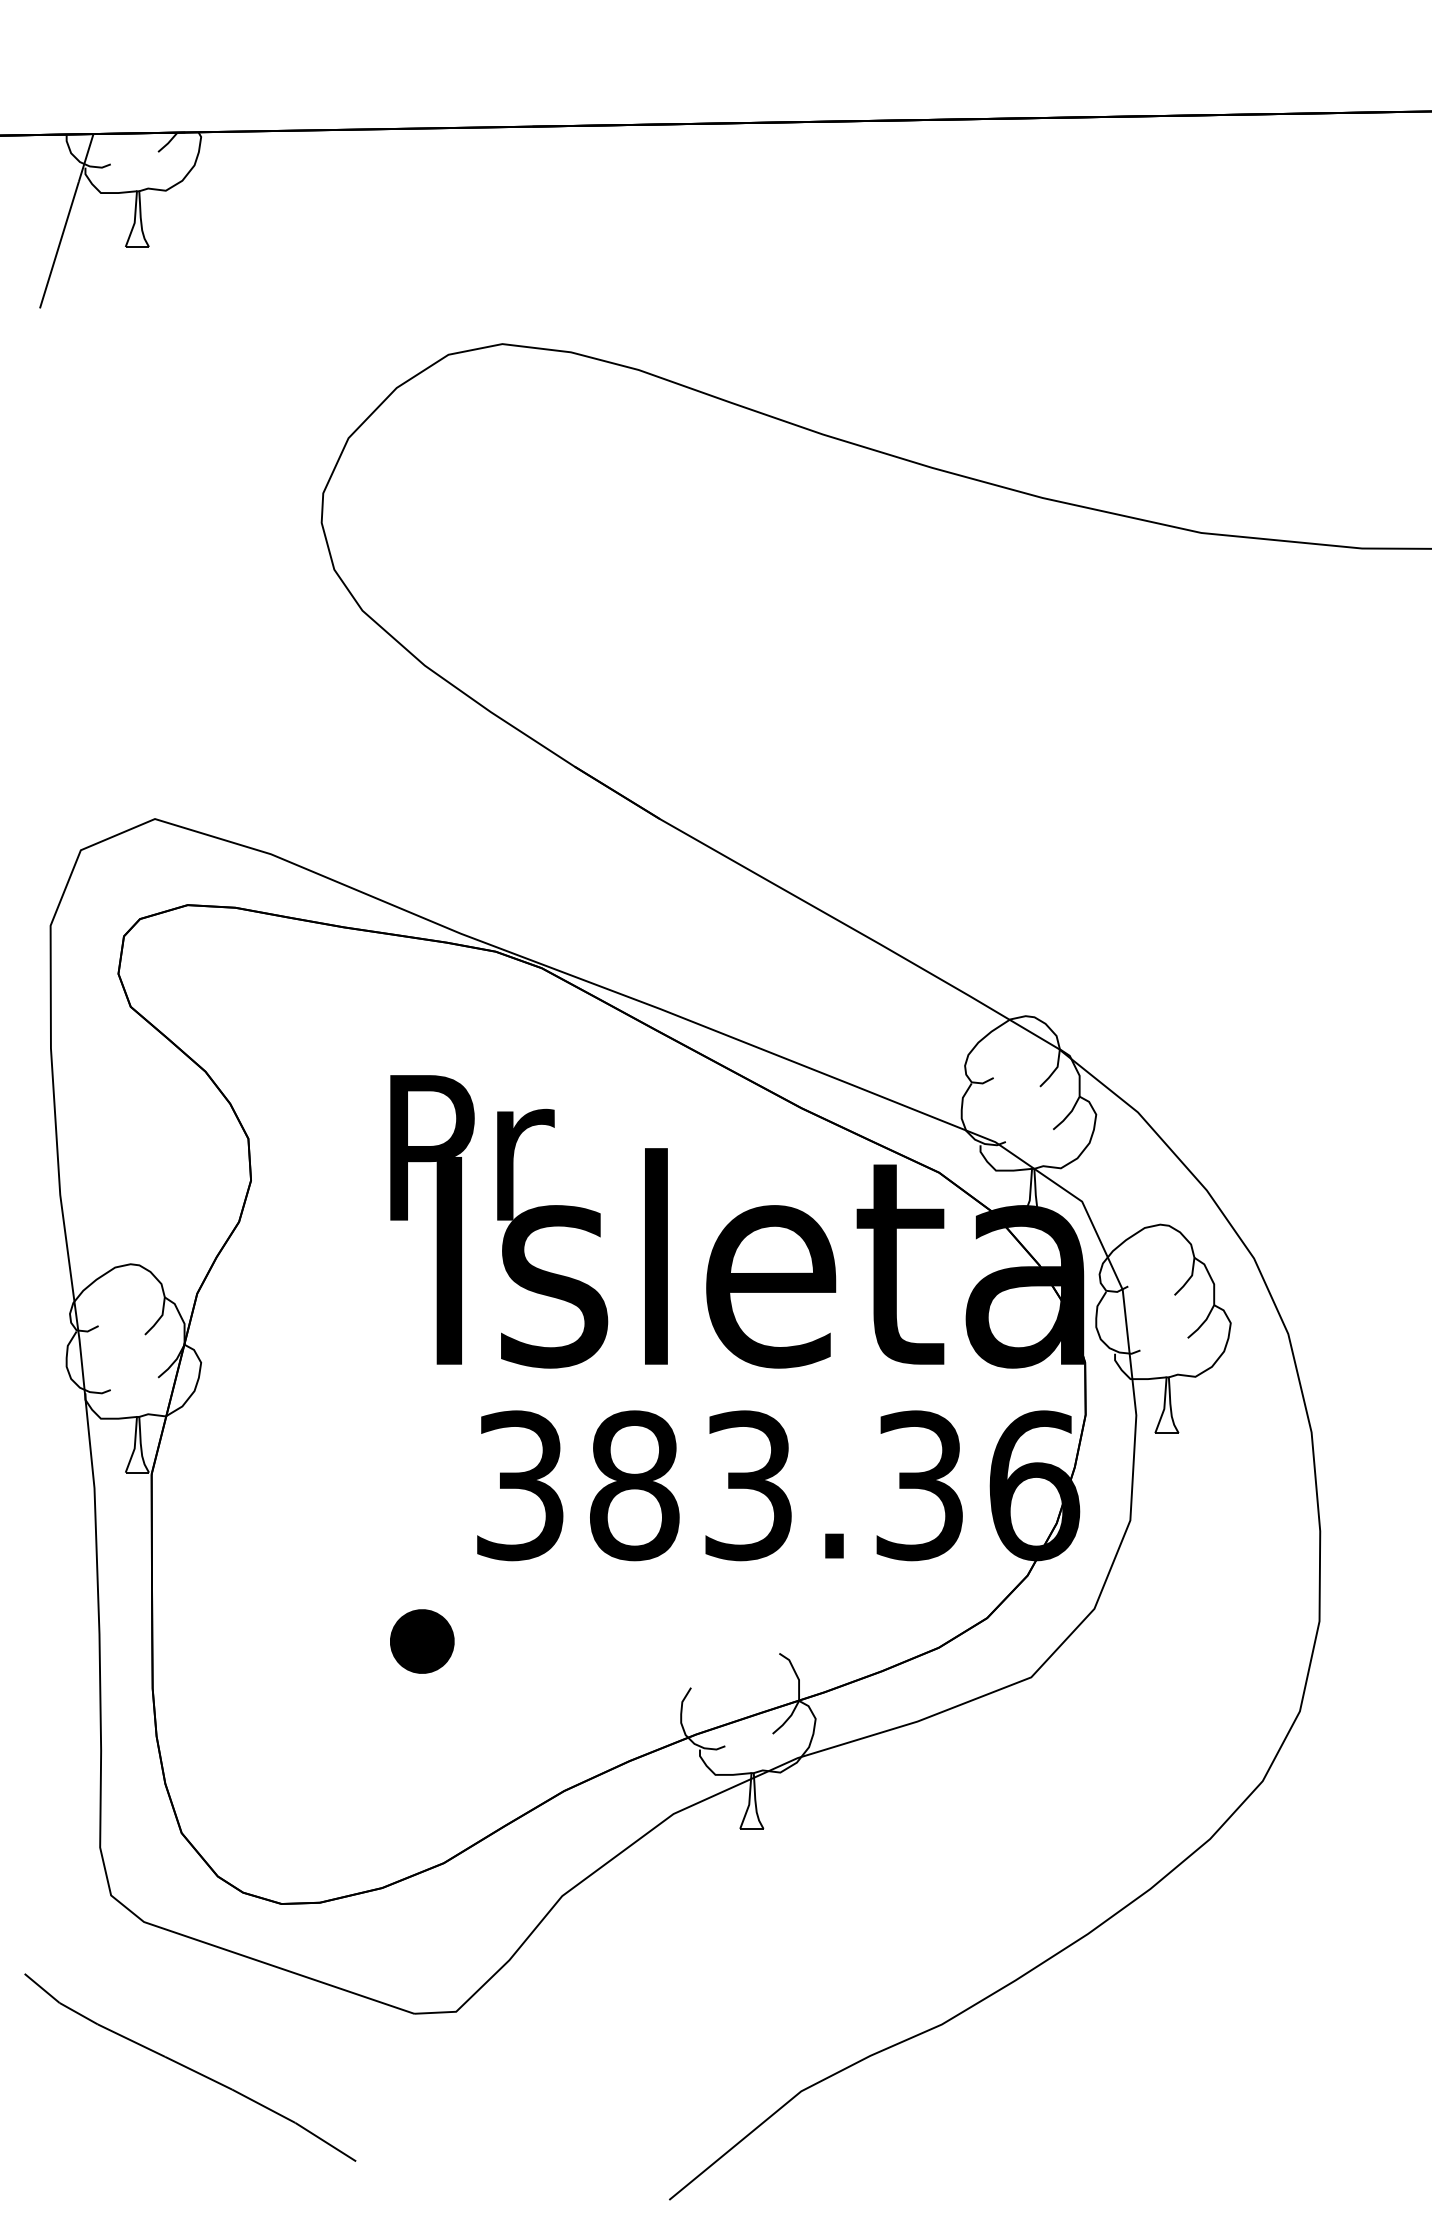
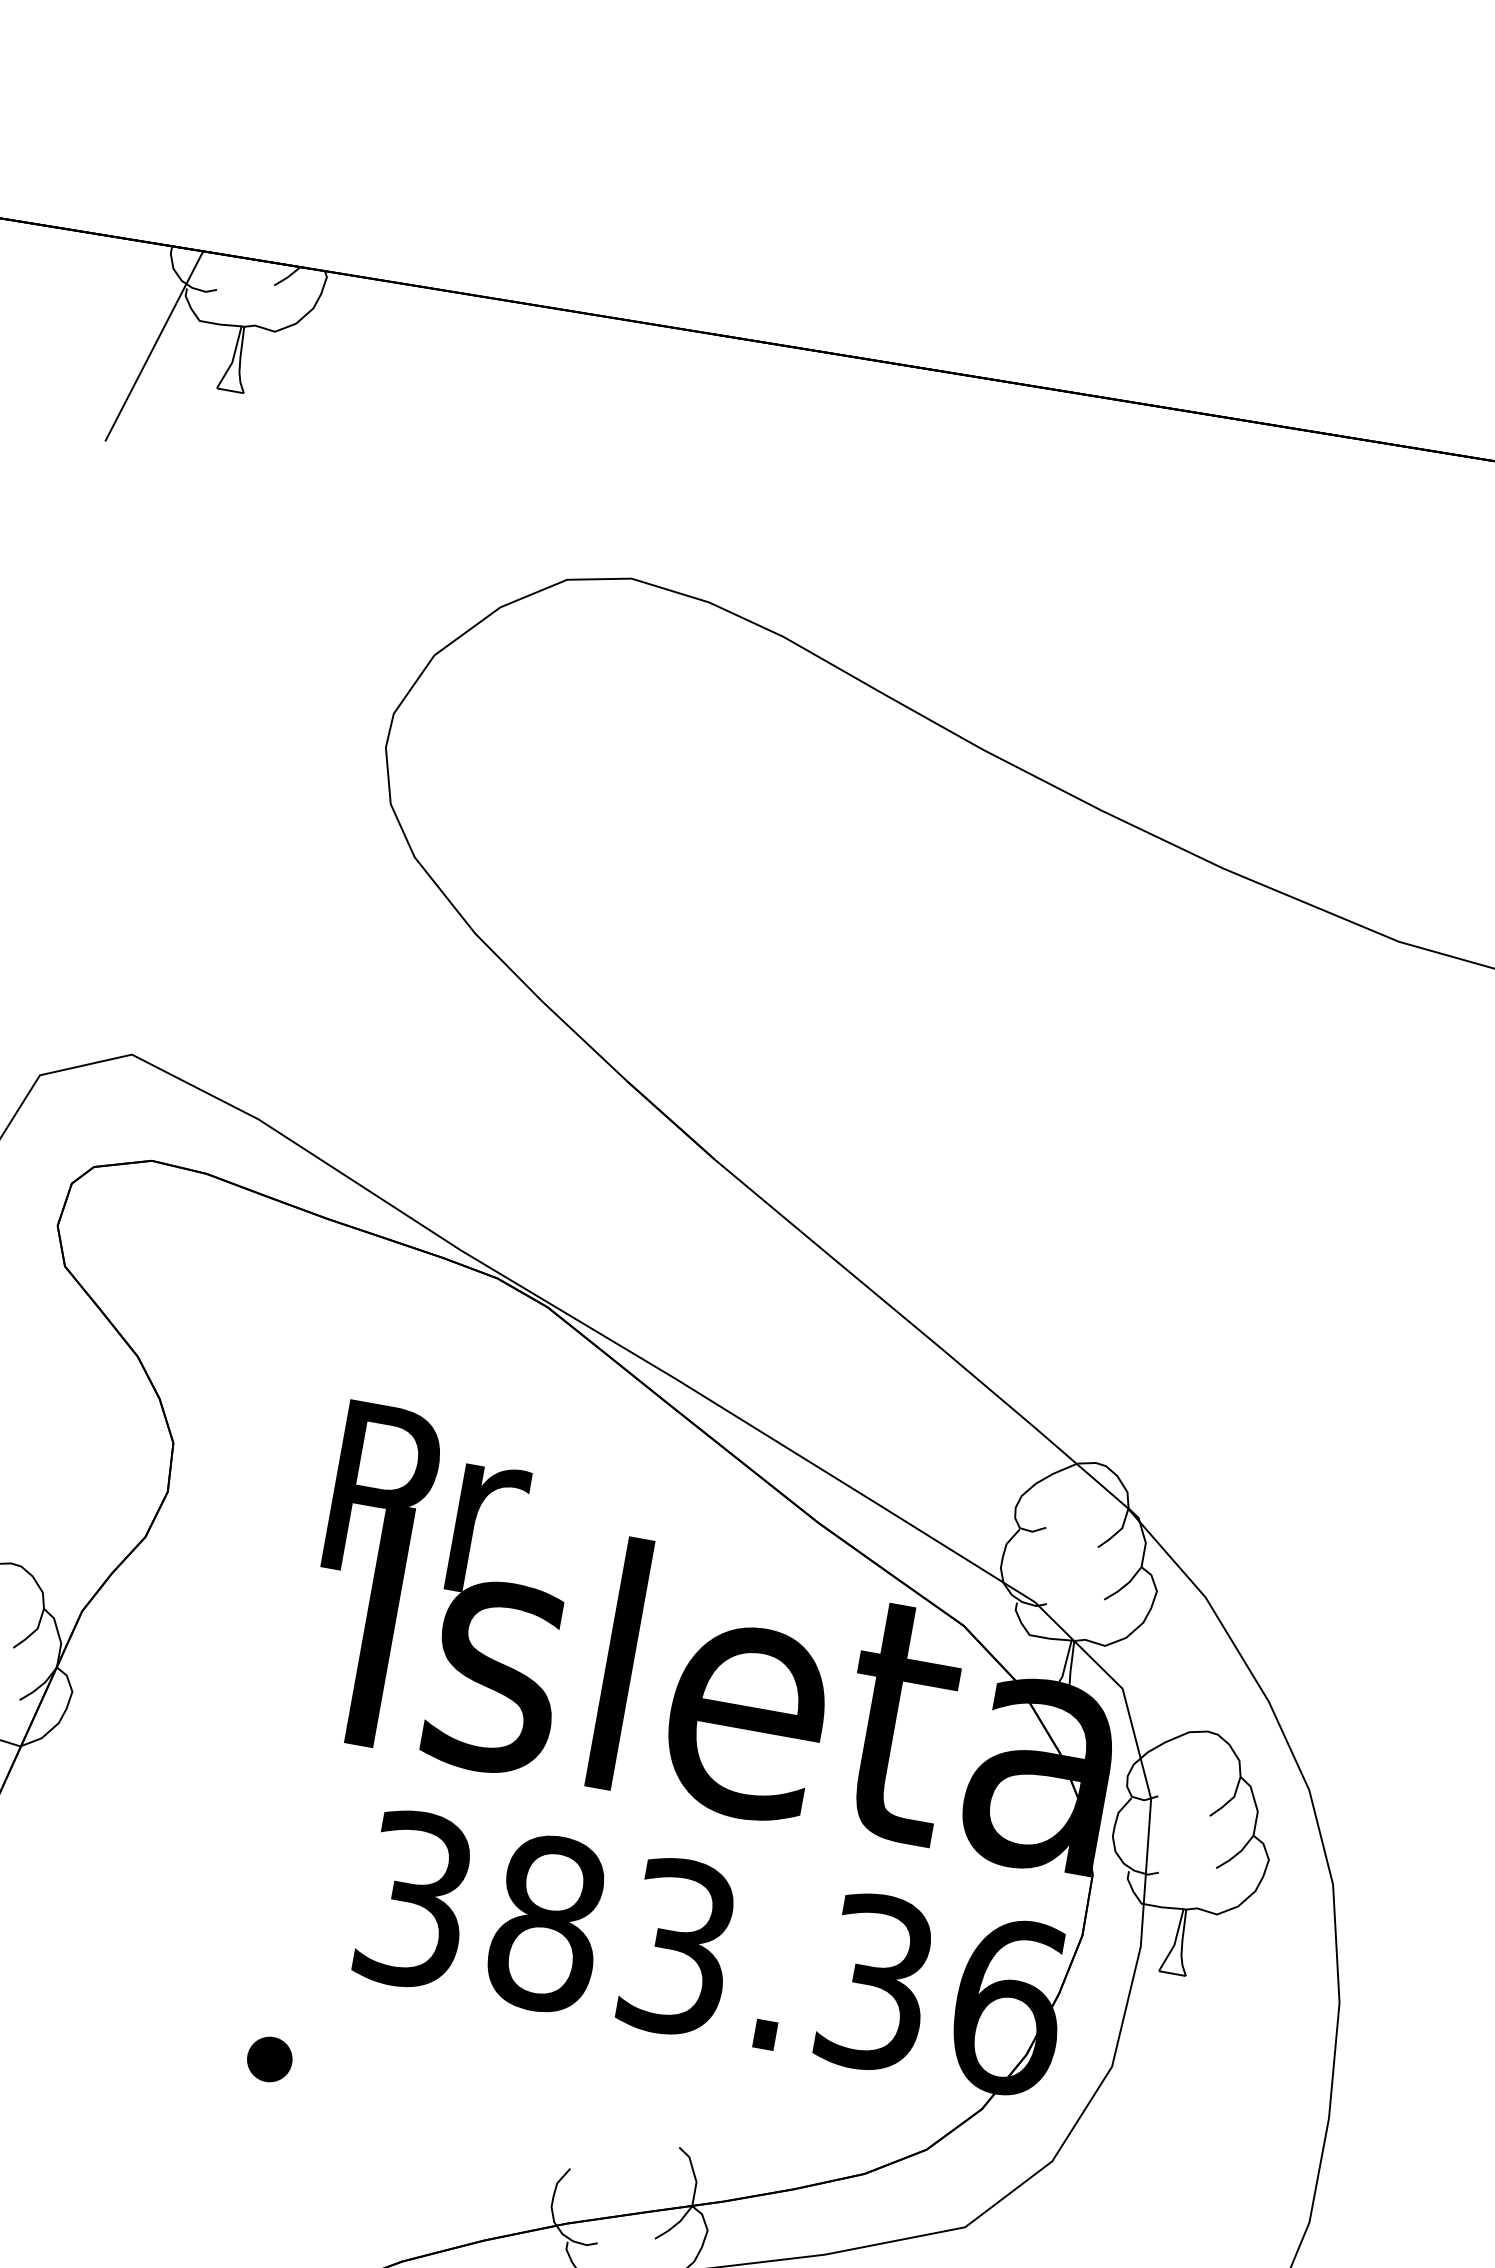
part: (422, 1641) -> (269, 2059), size x0.6

